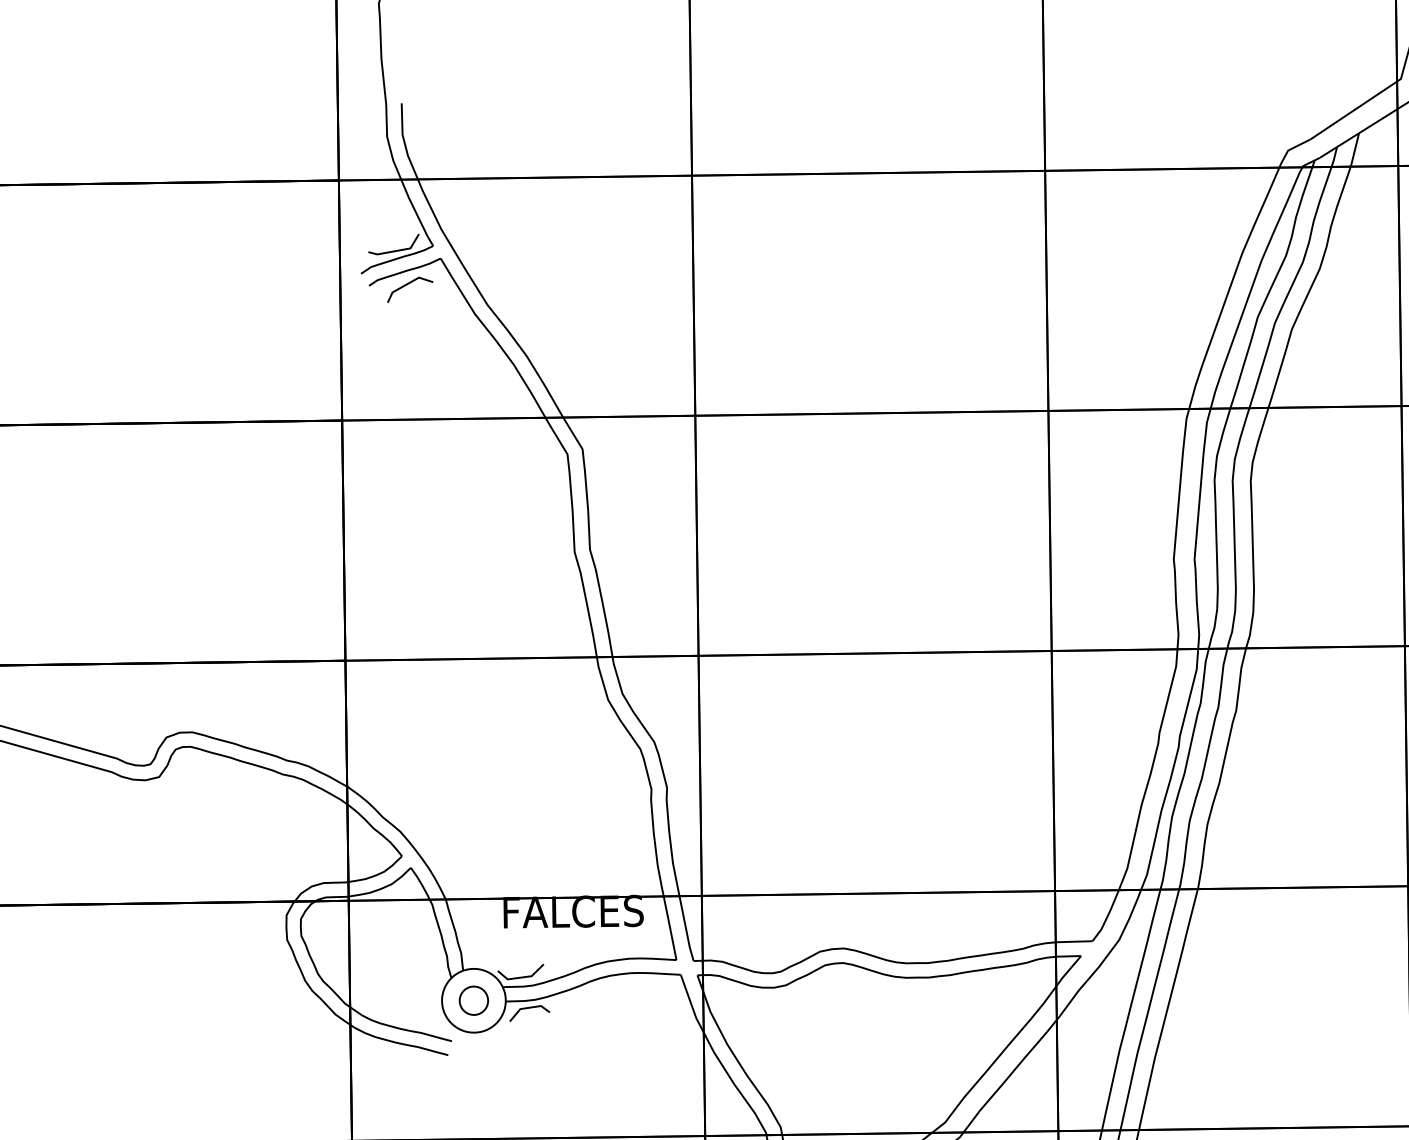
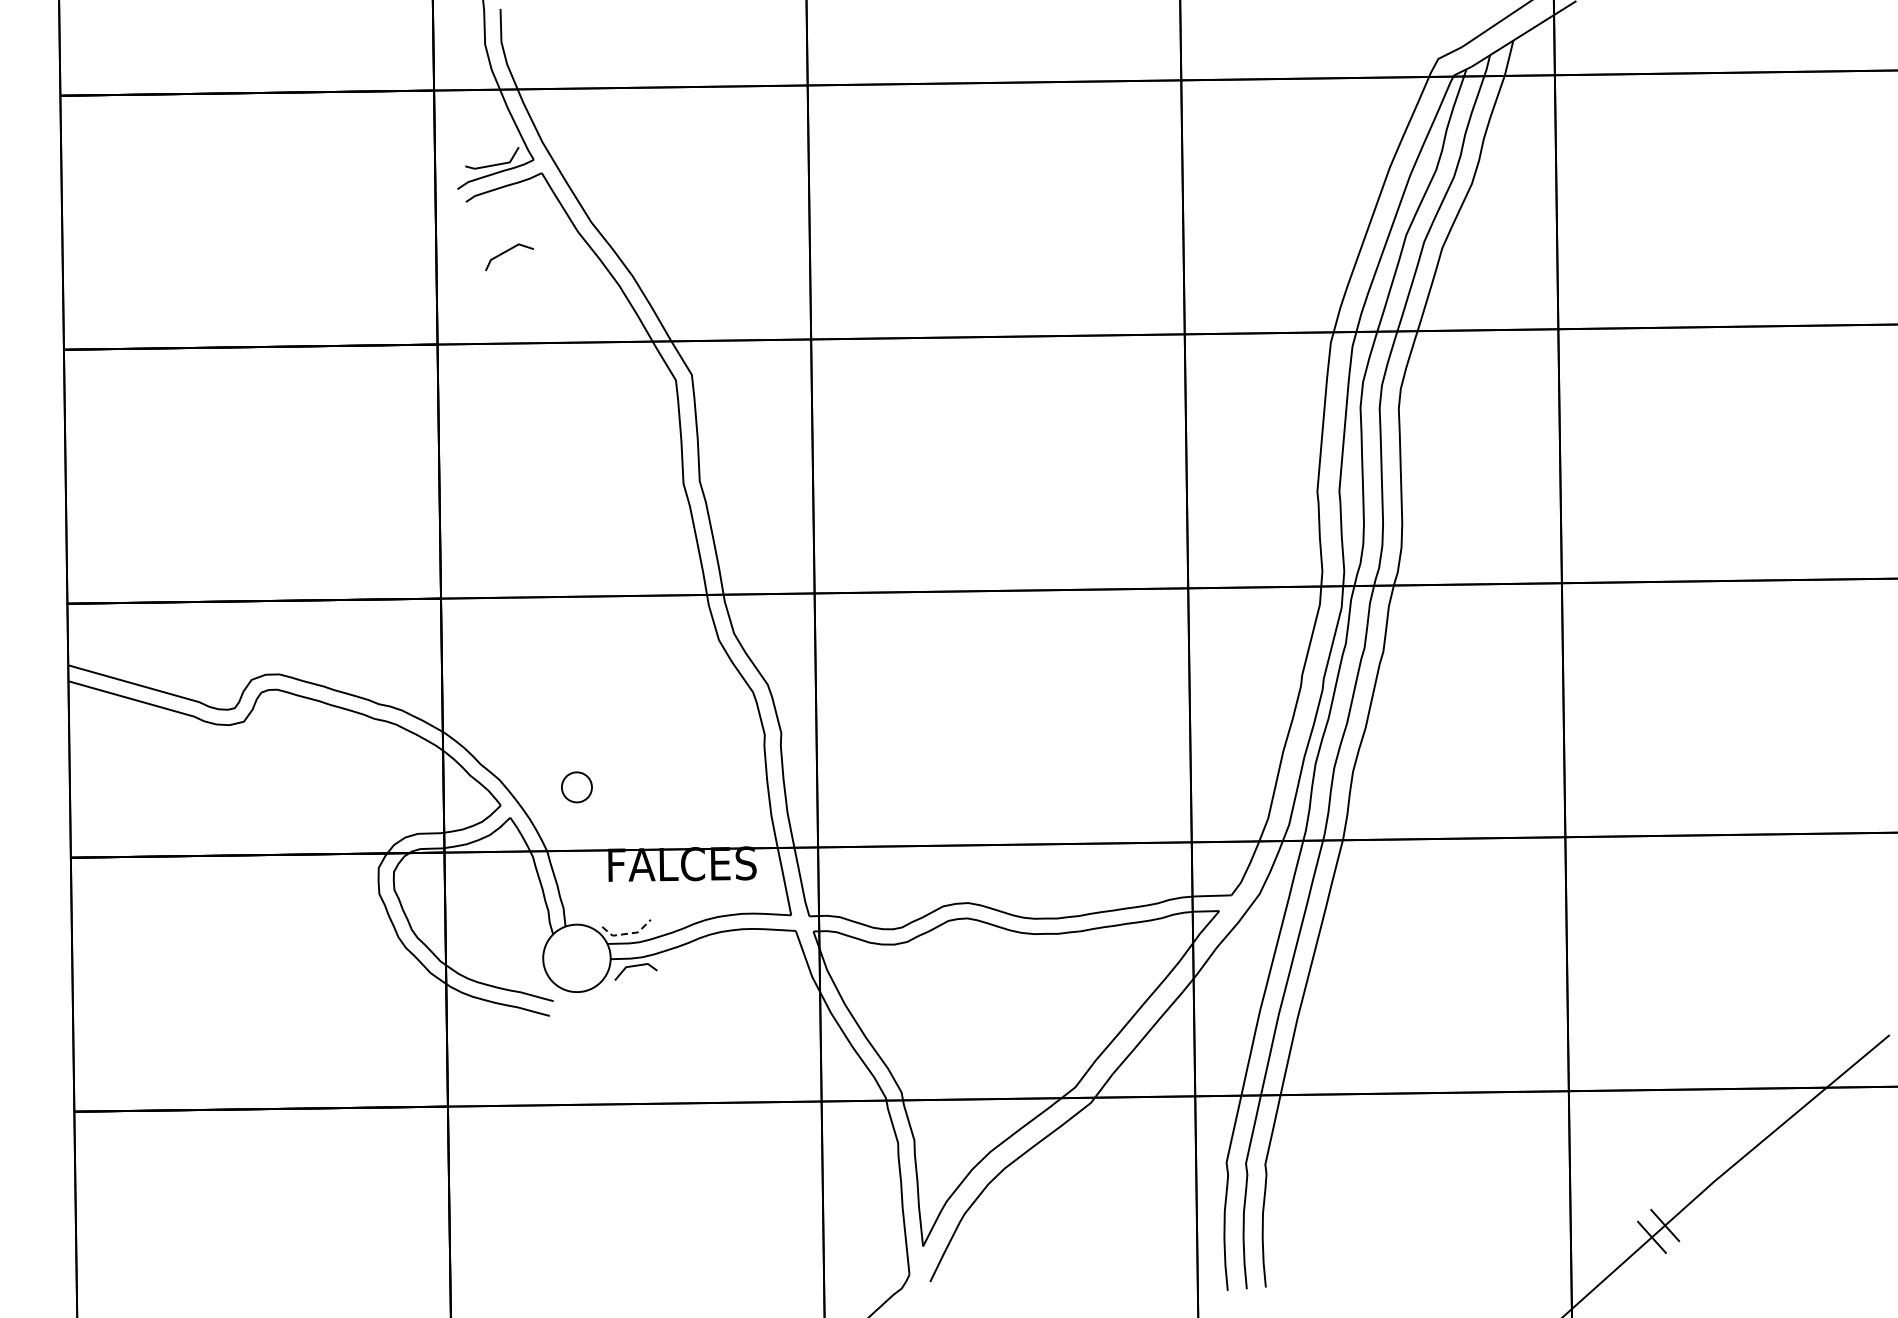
line: (407, 285) -> (506, 252), moved
line: (521, 977) -> (627, 933), solid -> dashed
part: (473, 1000) -> (576, 787), moved

